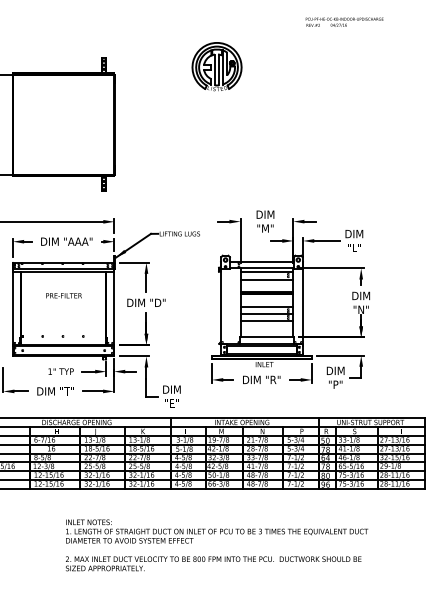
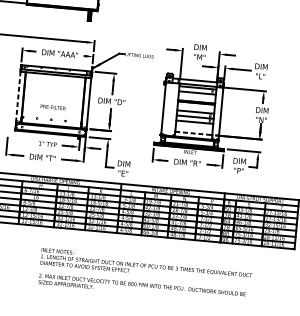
text: (63, 295) -> (52, 107), moved
line: (13, 307) -> (18, 96), solid -> dashed
line: (267, 337) -> (194, 133), solid -> dashed

